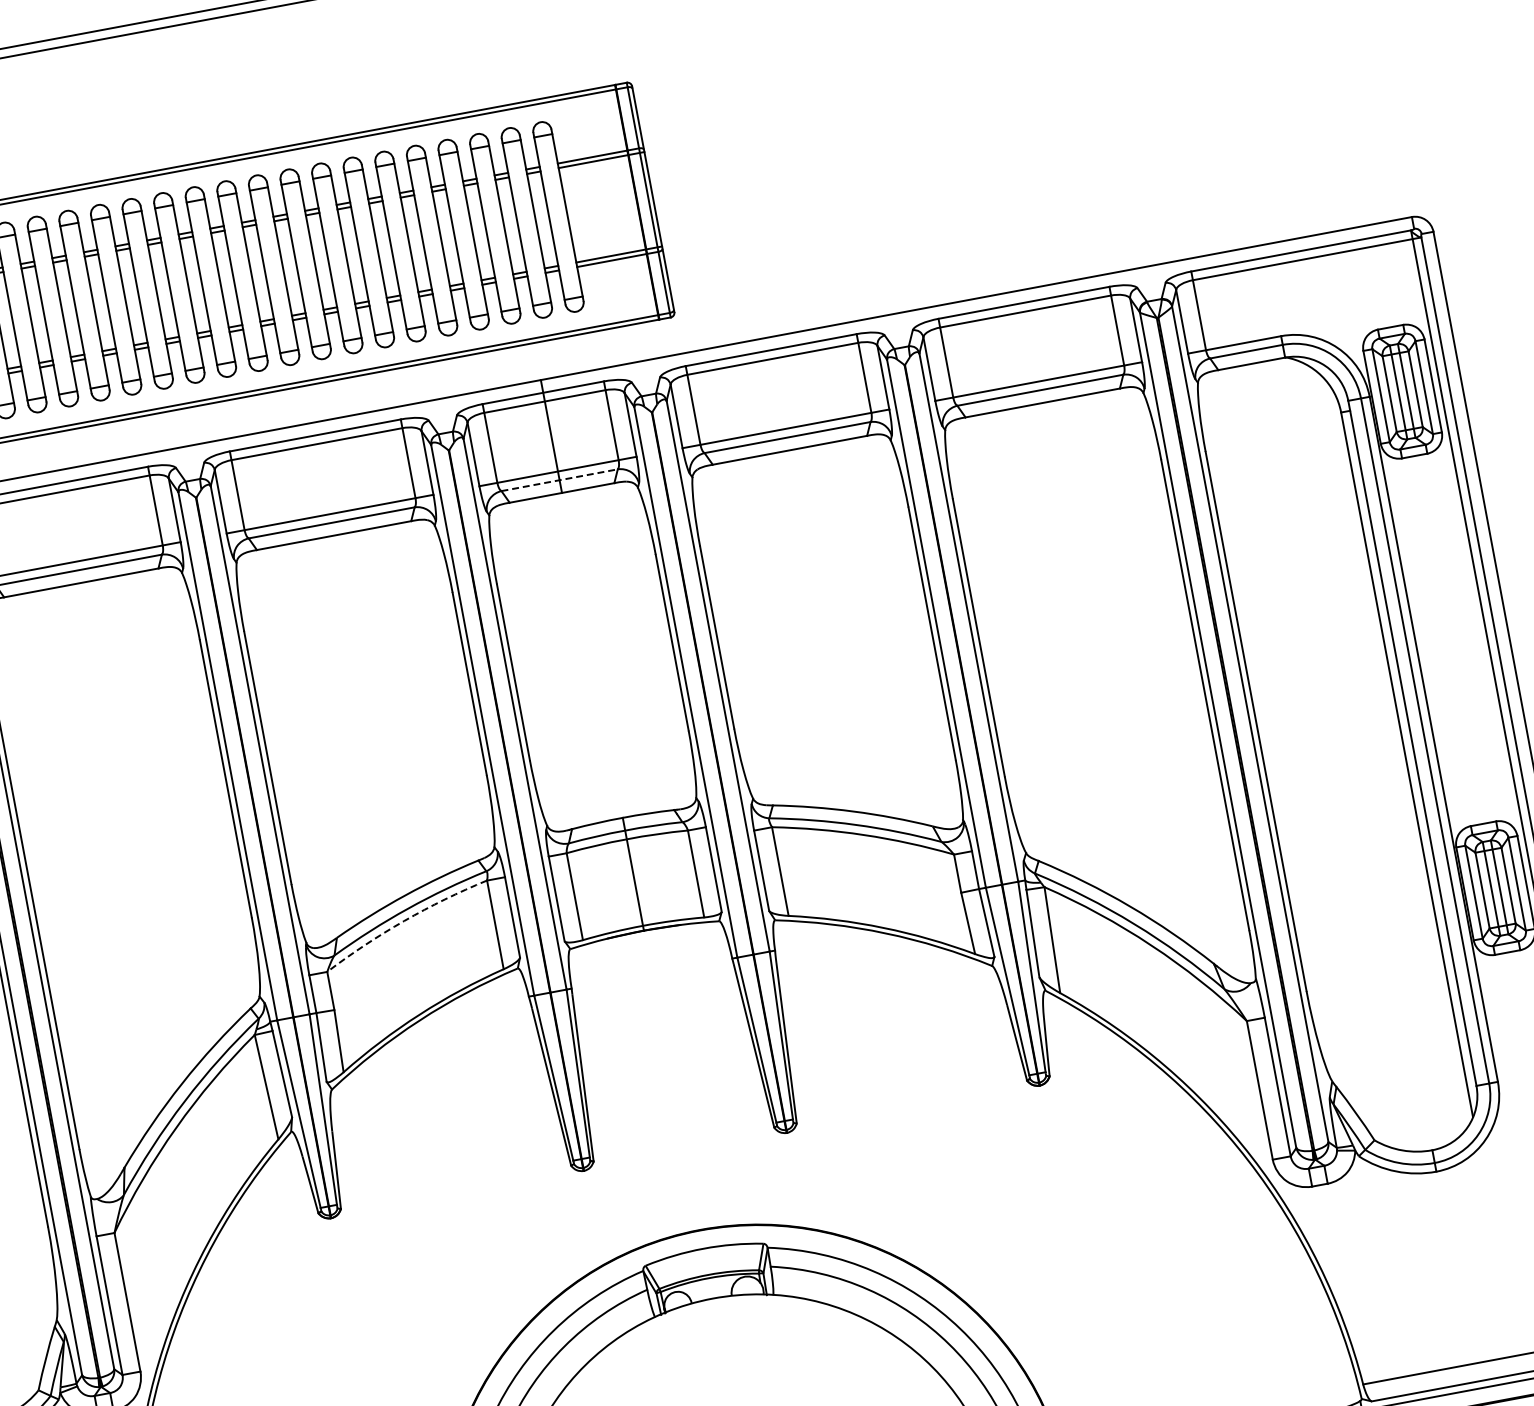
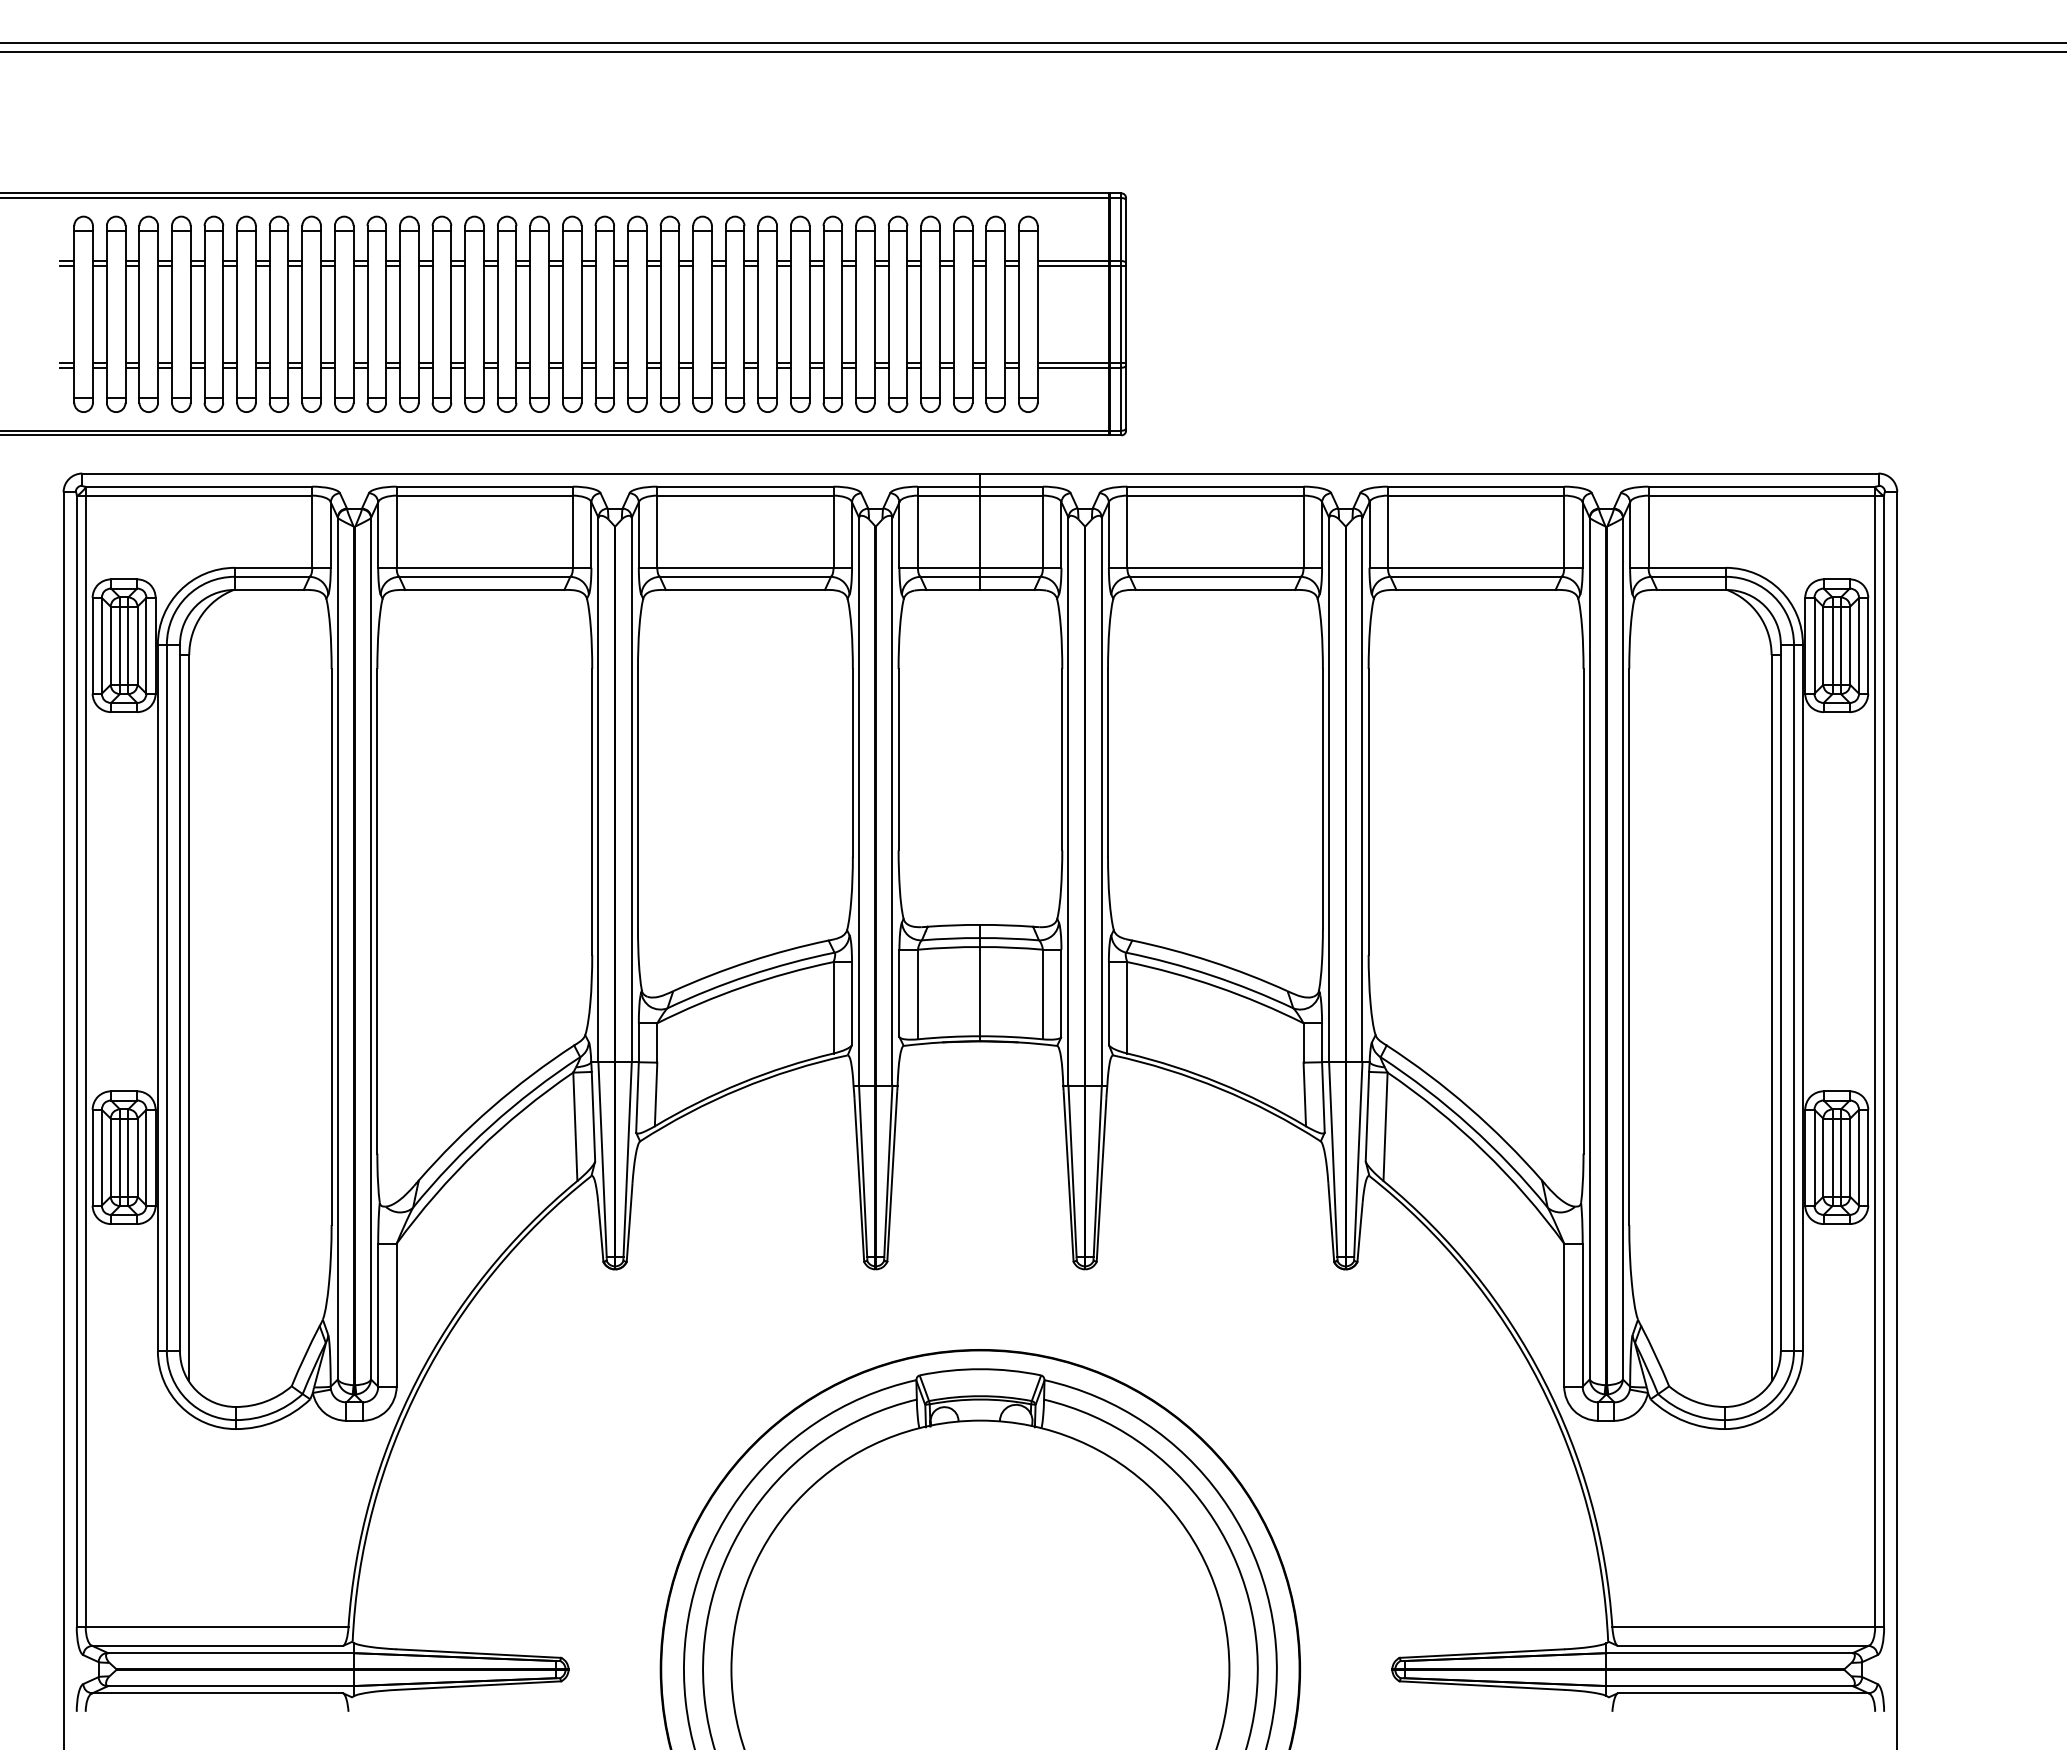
line: (559, 479) -> (980, 576), dashed -> solid
arc: (404, 920) -> (743, 986), dashed -> solid

